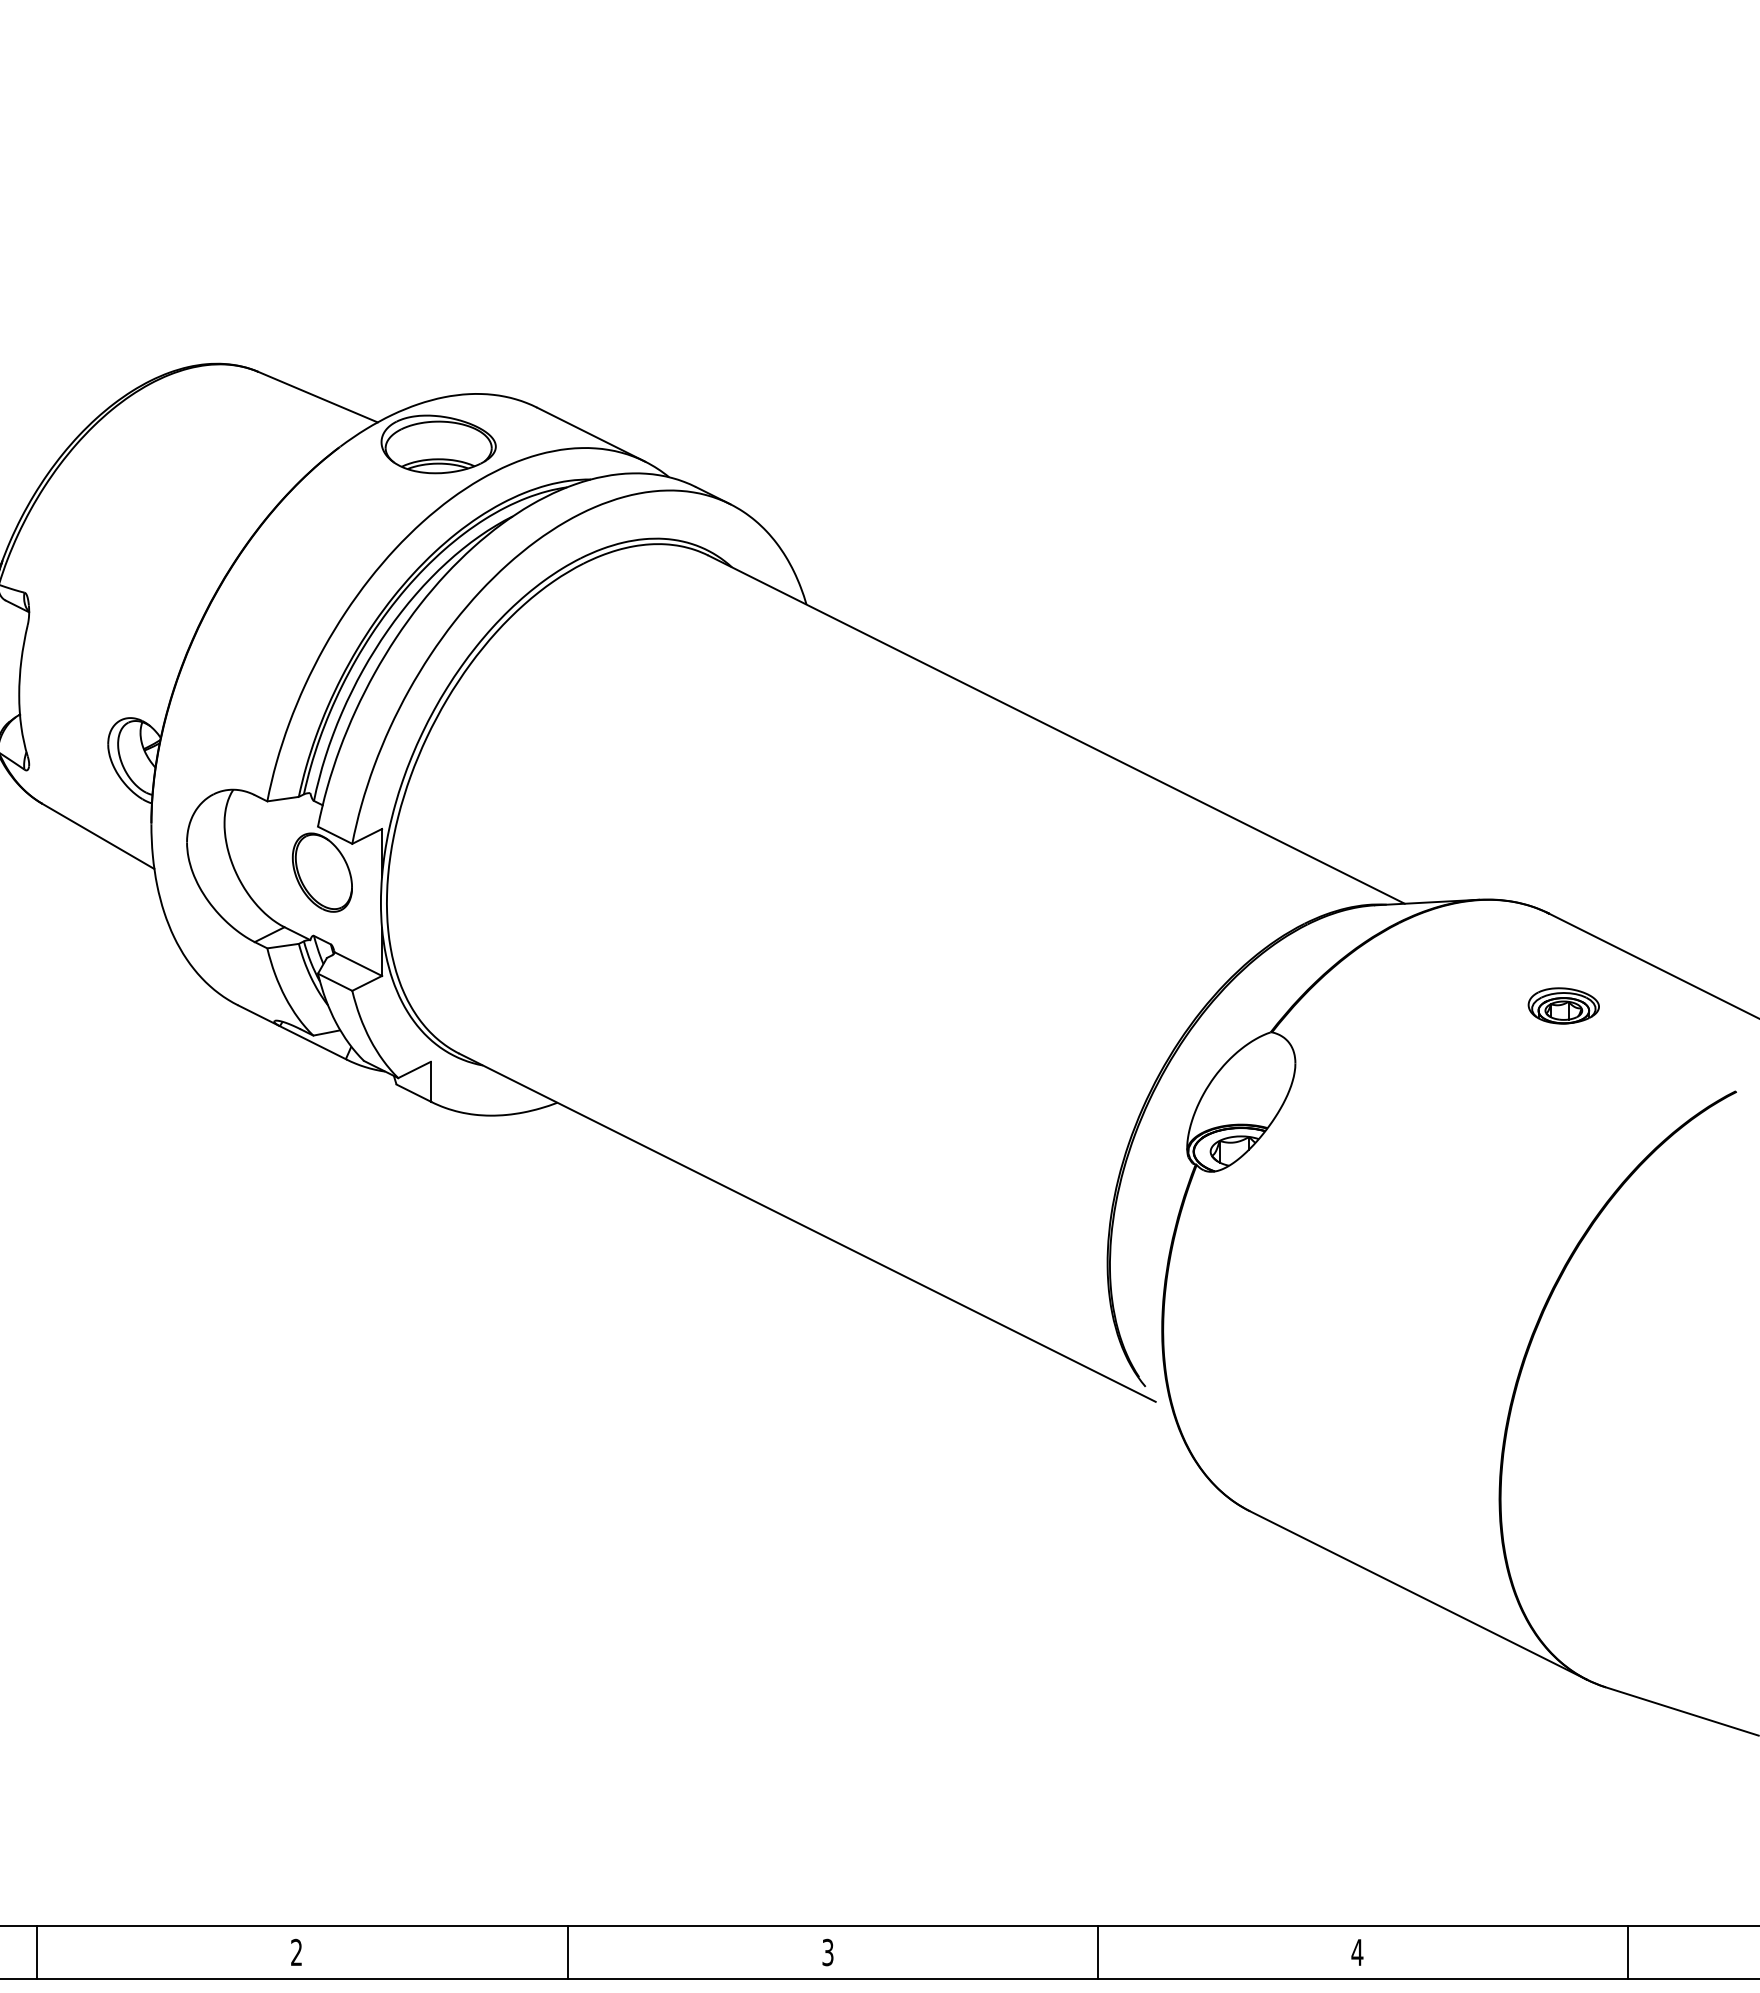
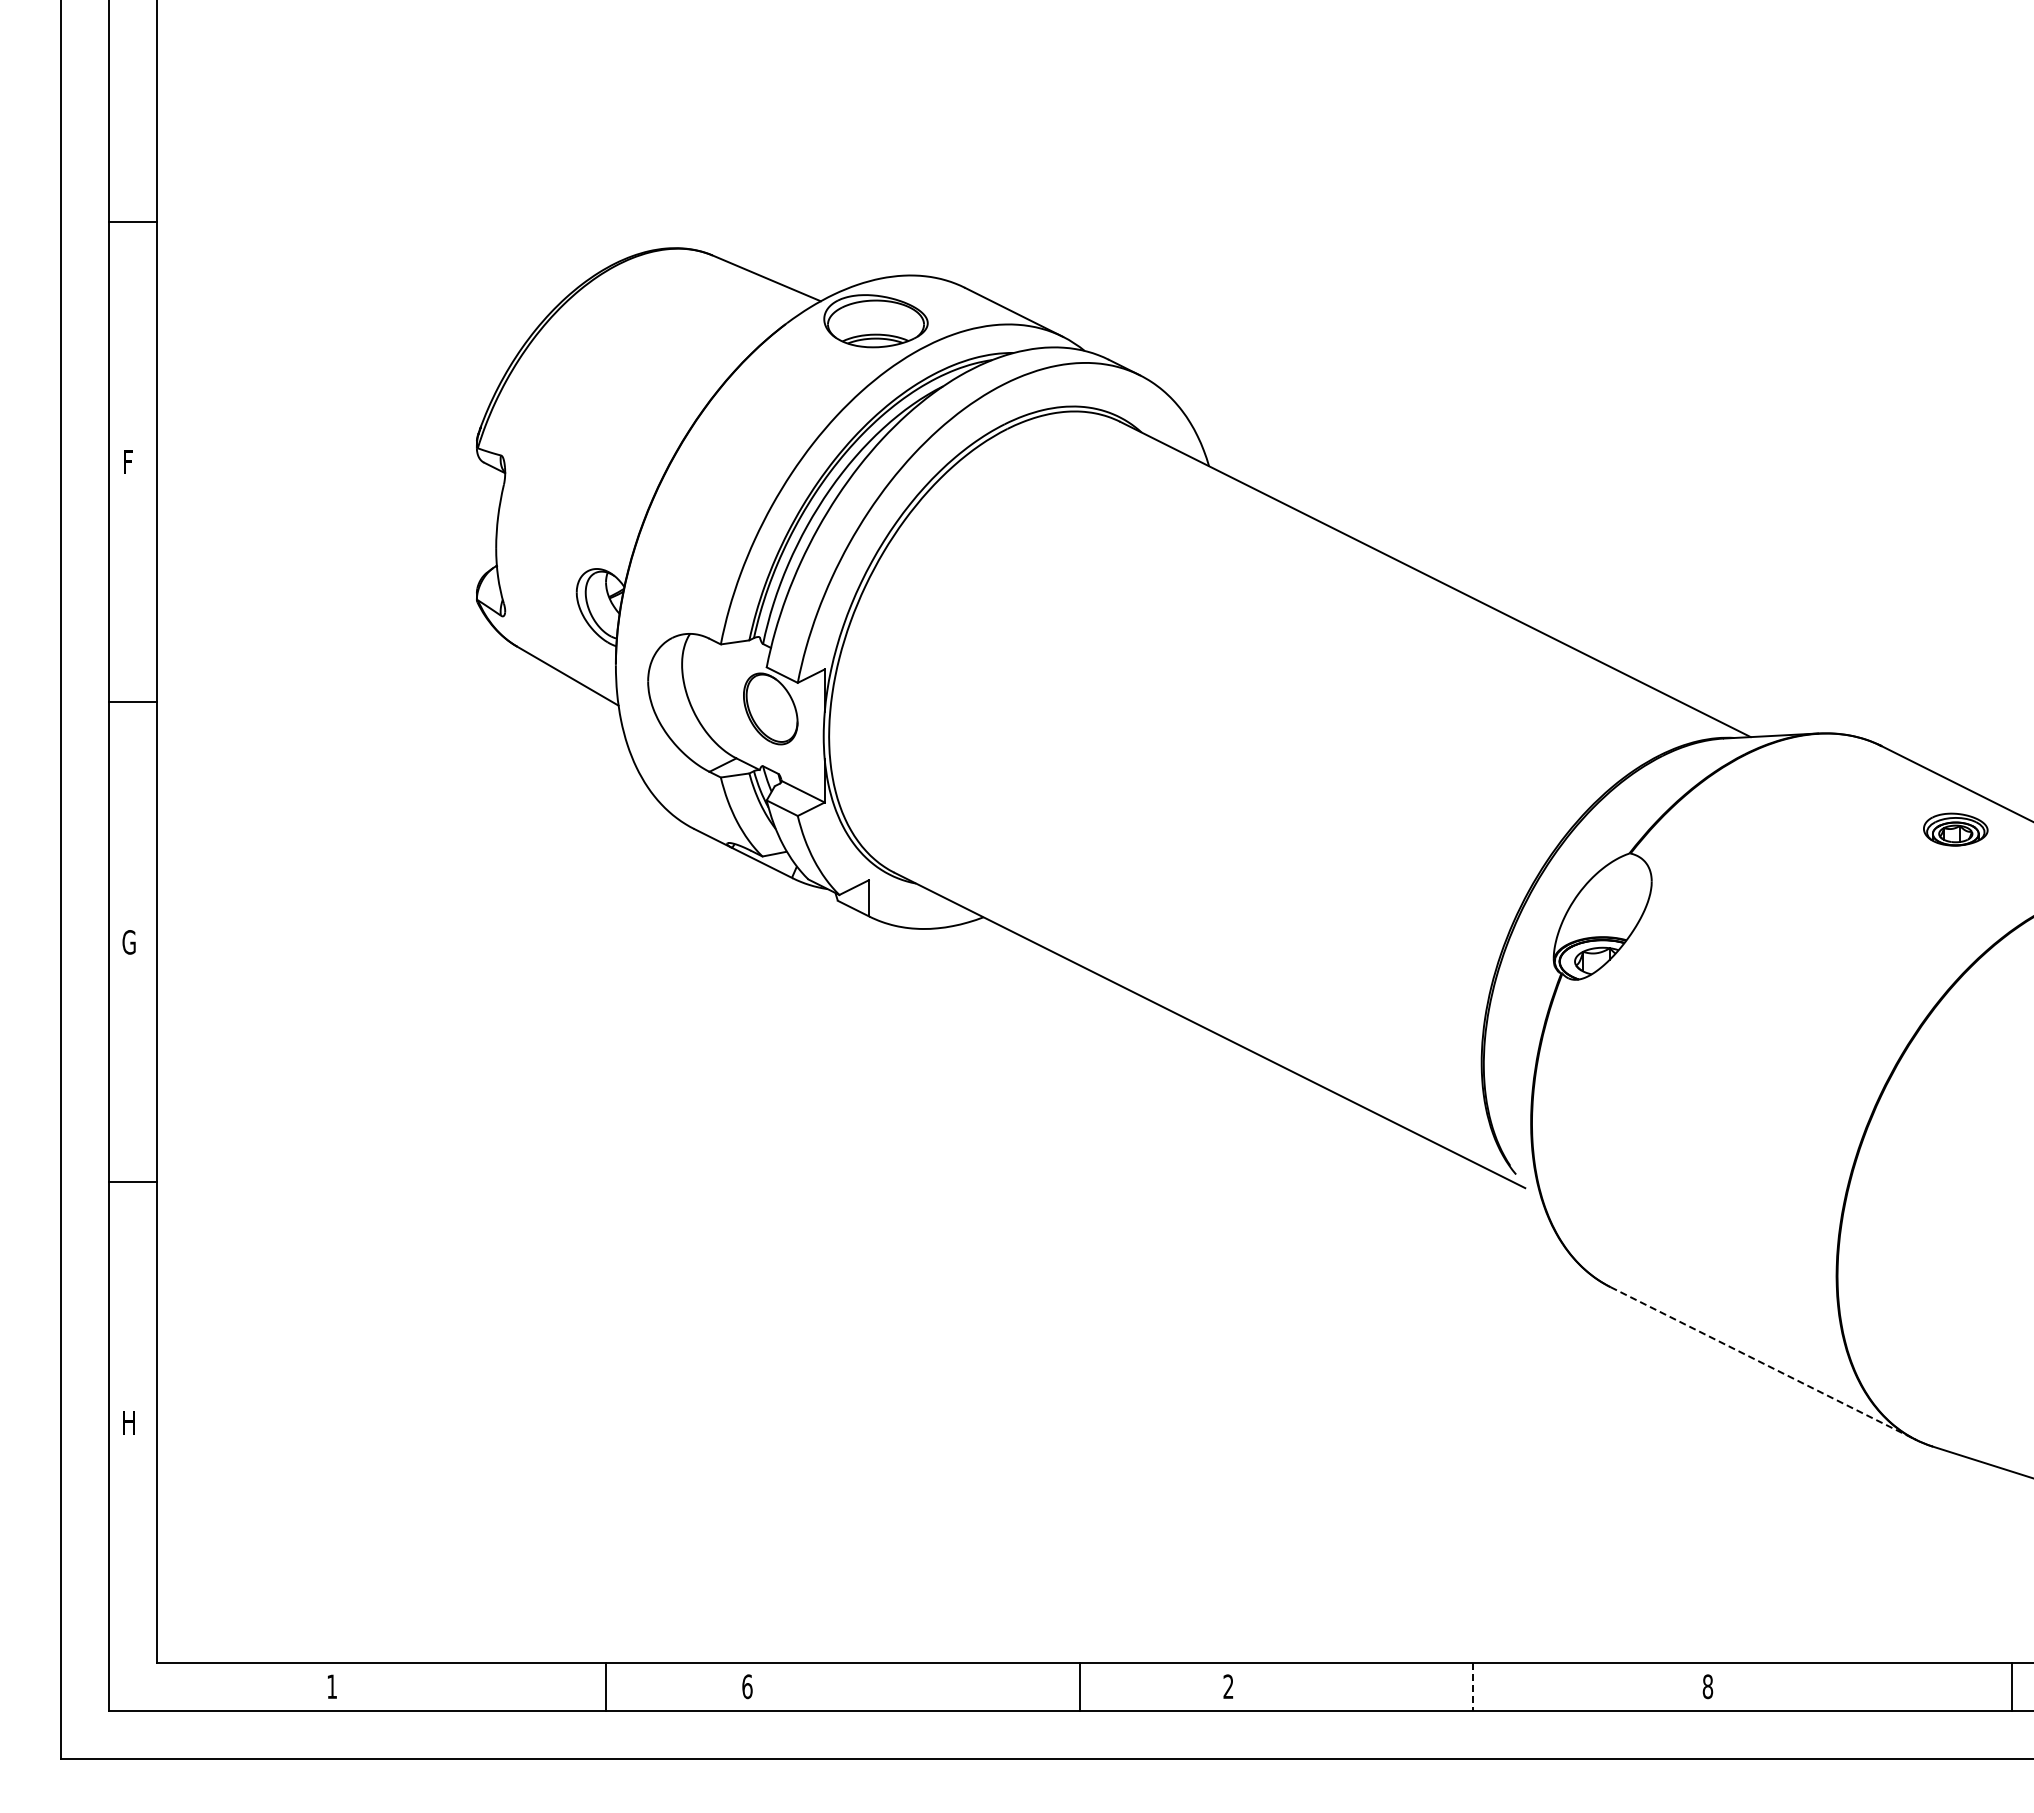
part: (1563, 1005) -> (1955, 829), moved
line: (1418, 1595) -> (1763, 1363), solid -> dashed
line: (37, 1952) -> (606, 1686), moved
text: (296, 1952) -> (747, 1686), 2 -> 6
line: (567, 1952) -> (1079, 1686), moved
text: (827, 1952) -> (1228, 1686), 3 -> 2
text: (1356, 1952) -> (1707, 1686), 4 -> 8
line: (1628, 1952) -> (2012, 1686), moved
line: (1097, 1953) -> (1472, 1687), solid -> dashed

